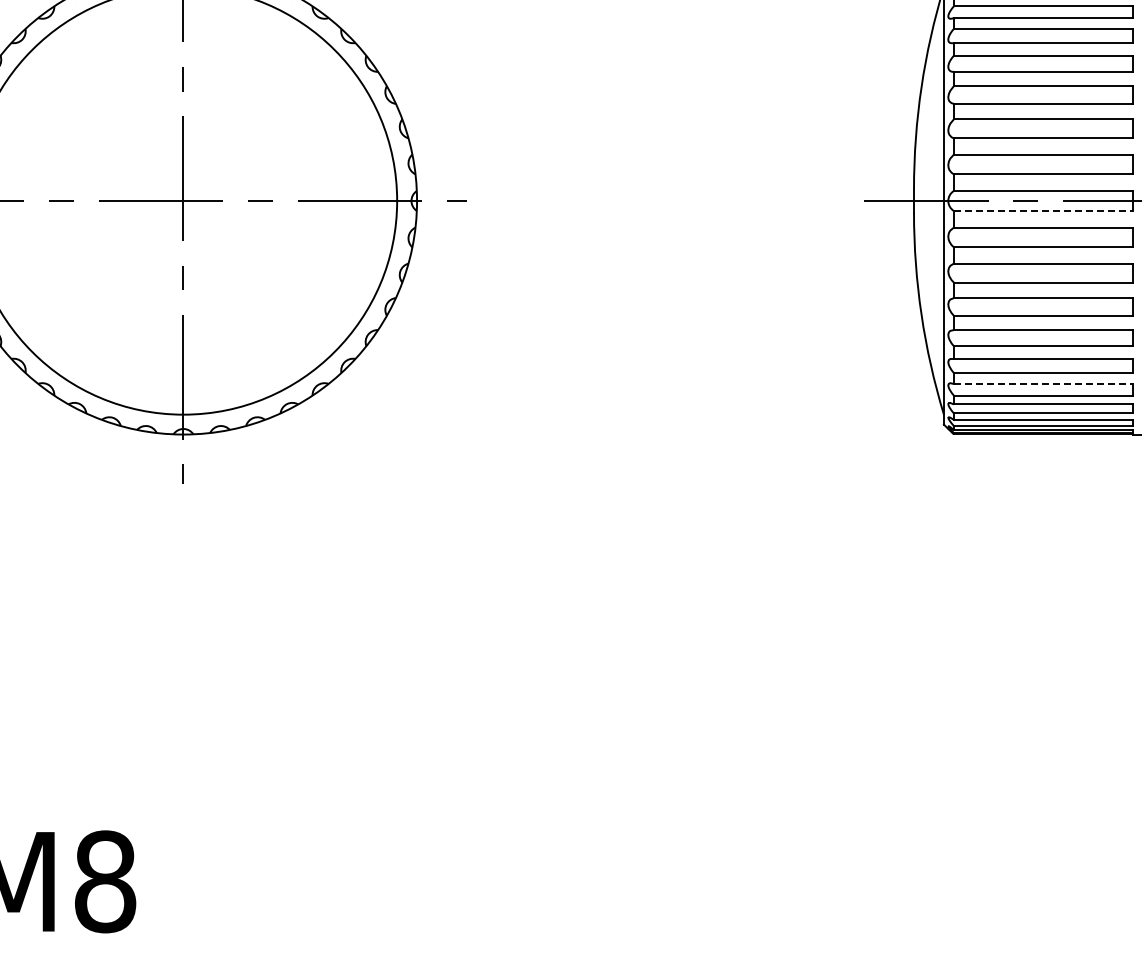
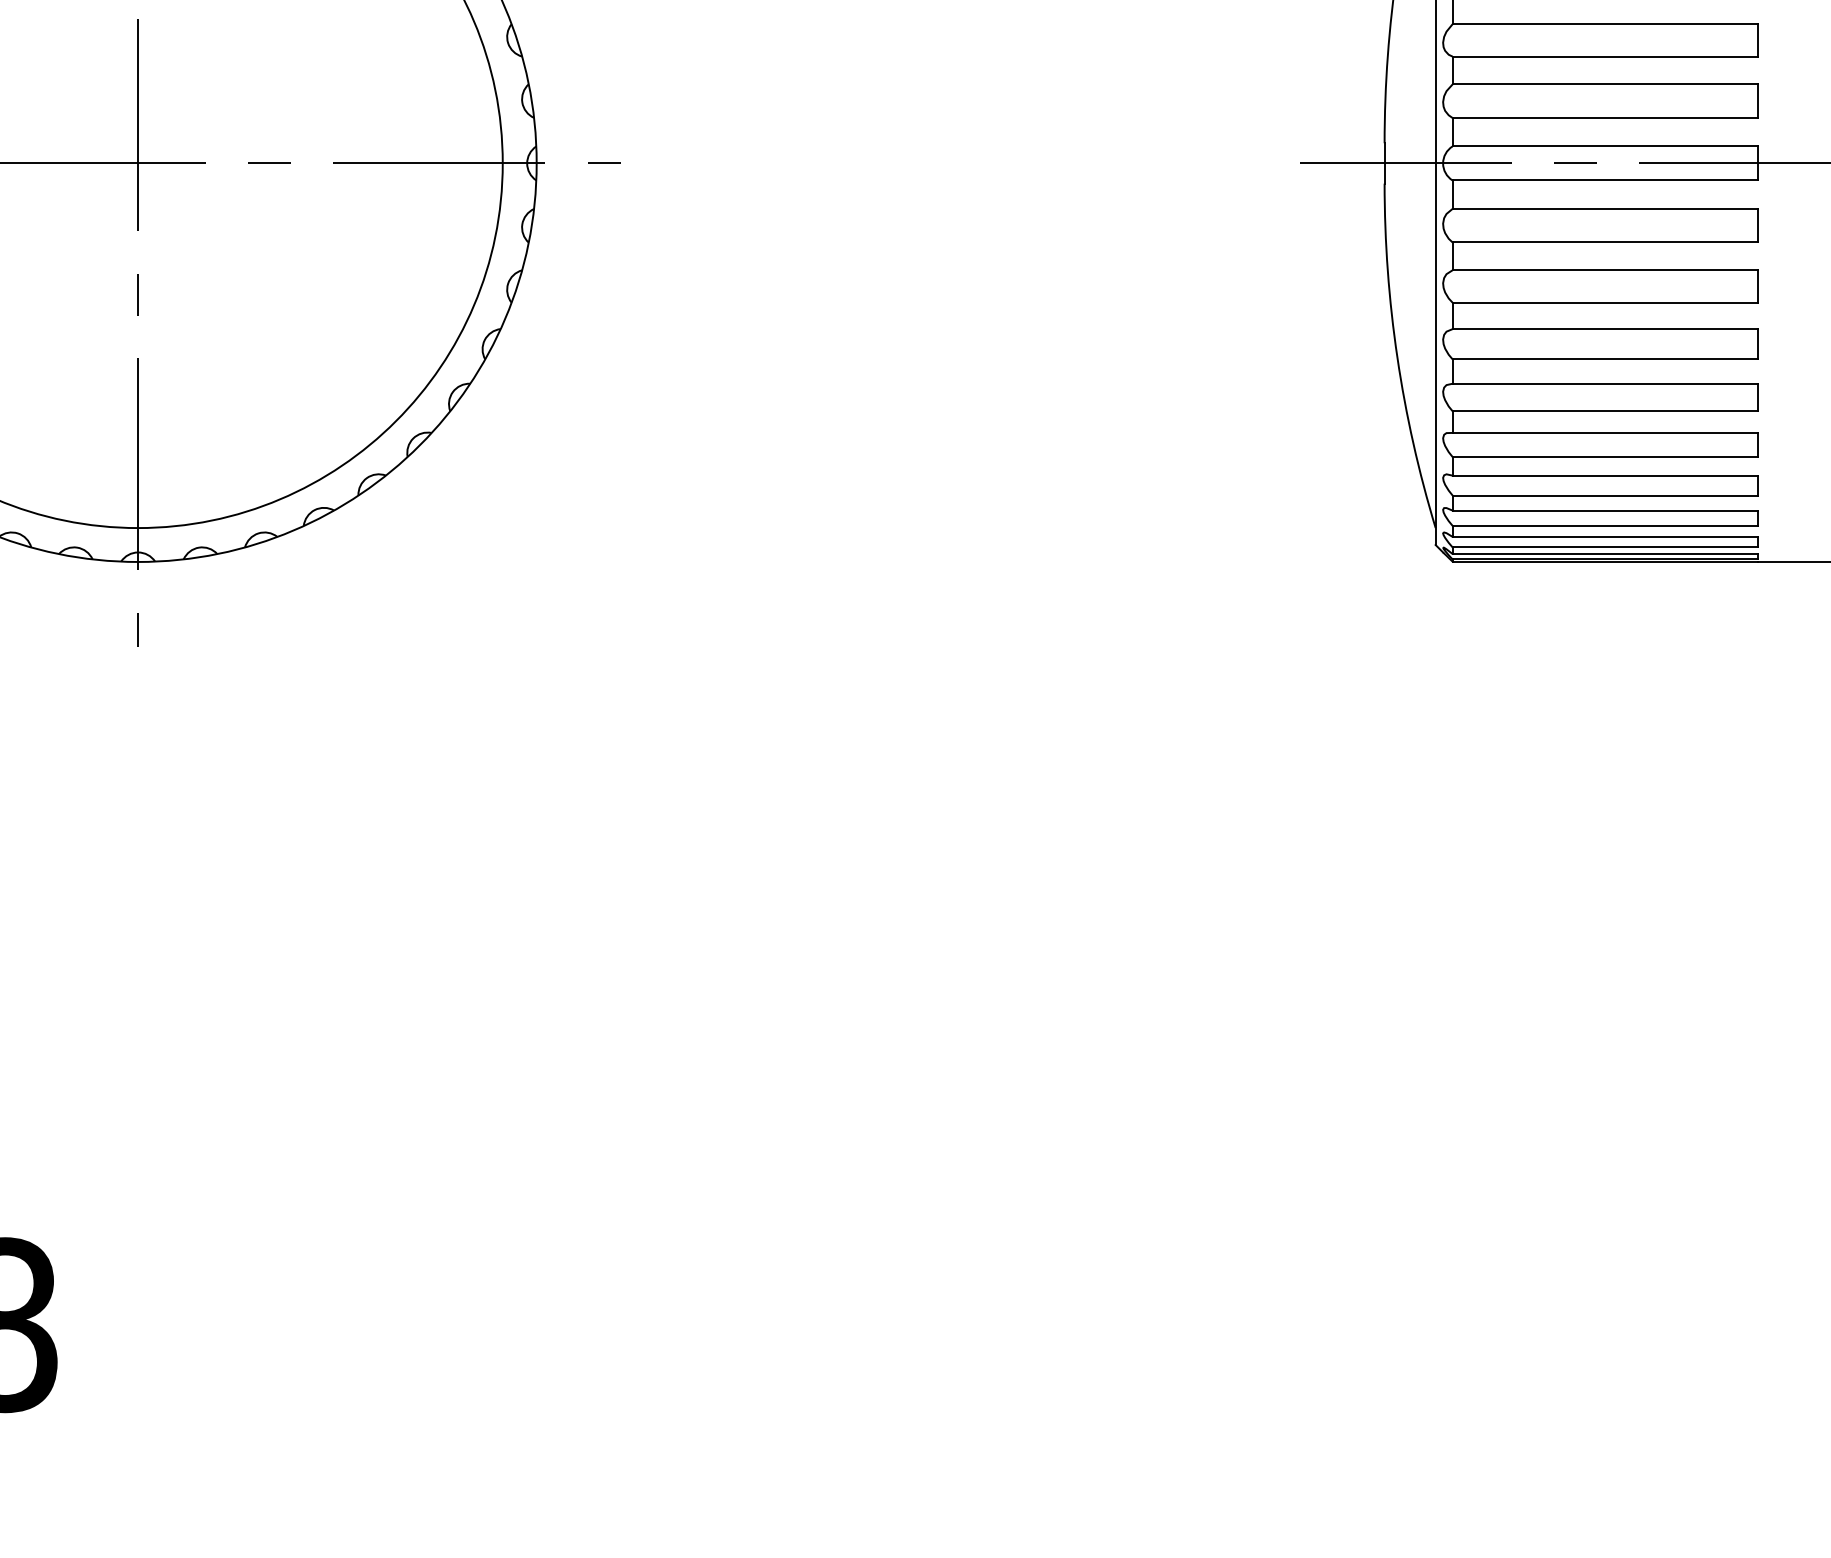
line: (1043, 210) -> (1605, 179), dashed -> solid
line: (1043, 383) -> (1605, 474), dashed -> solid

